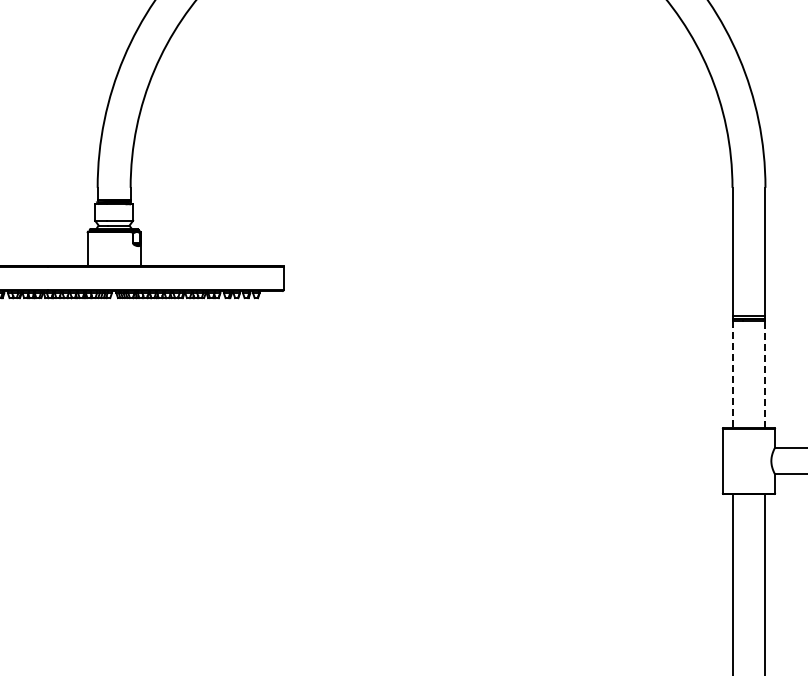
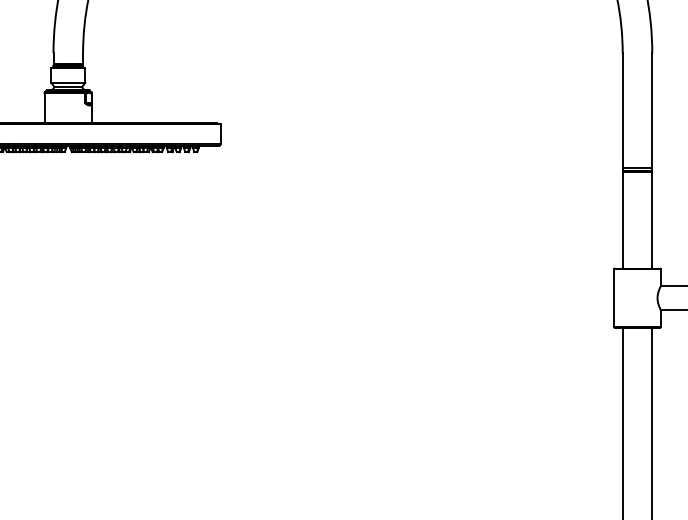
line: (732, 374) -> (622, 220), dashed -> solid
line: (765, 374) -> (652, 220), dashed -> solid

